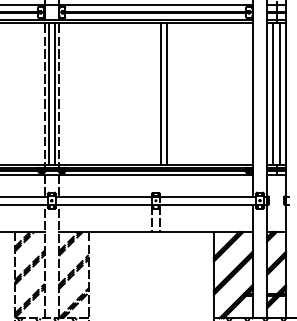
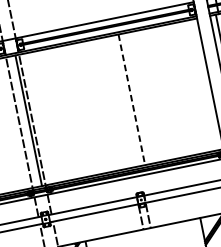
line: (48, 93) -> (22, 121), removed
line: (161, 93) -> (126, 100), removed
line: (167, 94) -> (132, 100), solid -> dashed

